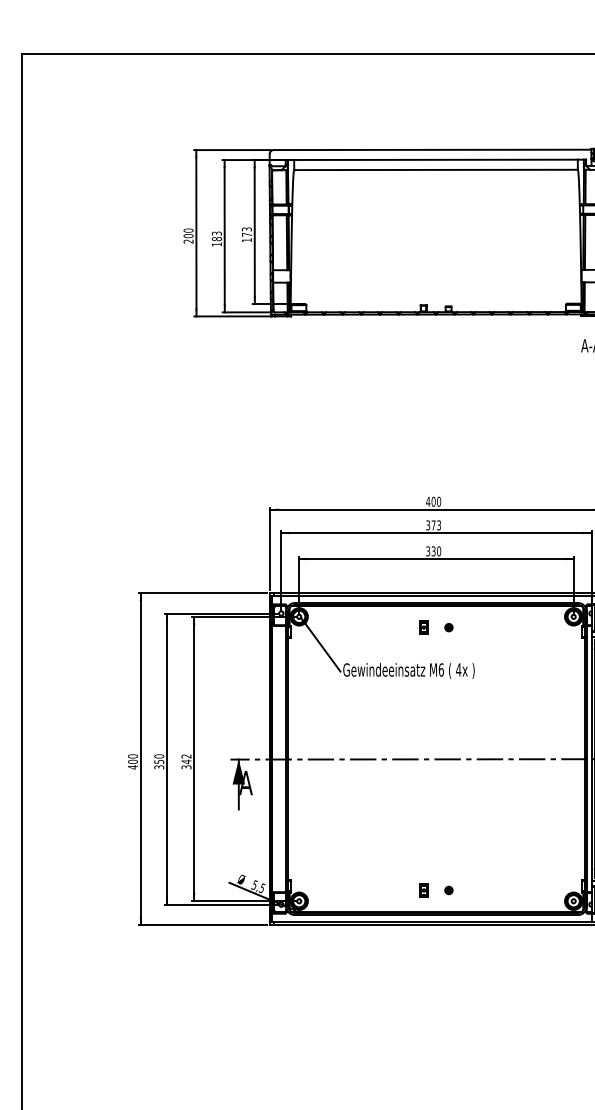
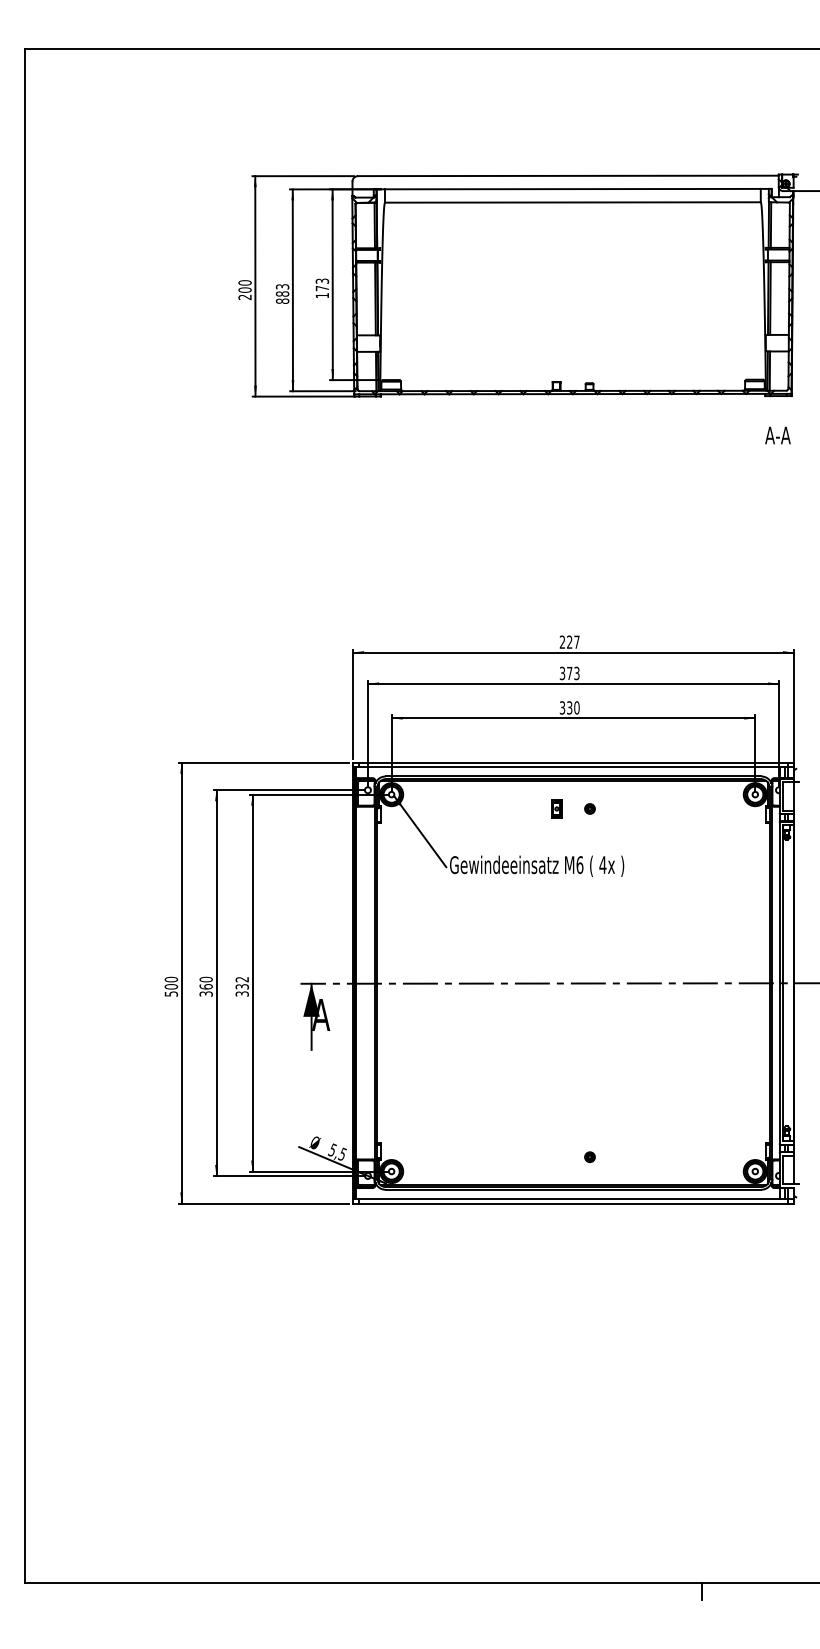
text: (216, 243) -> (282, 300), 183 -> 883
text: (433, 501) -> (569, 641), 400 -> 227
text: (158, 761) -> (205, 986), 350 -> 360
text: (185, 761) -> (241, 986), 342 -> 332
text: (133, 766) -> (171, 993), 400 -> 500
part: (423, 889) -> (556, 1156), removed

